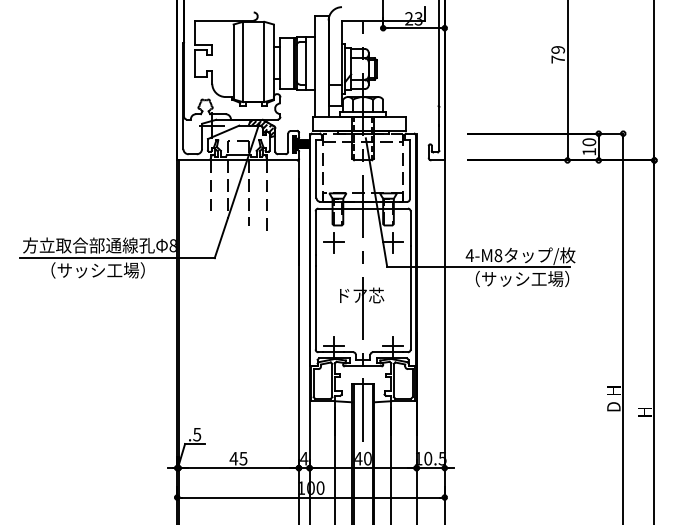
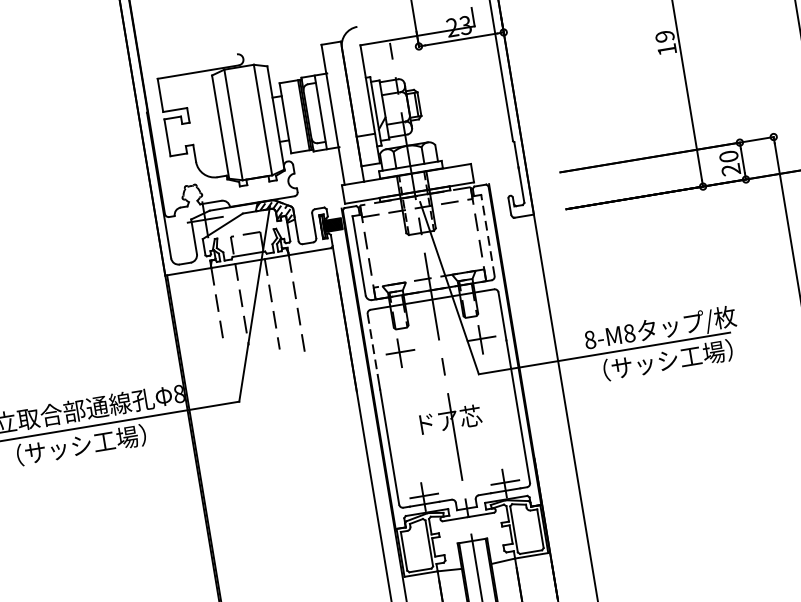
text: (557, 59) -> (666, 49), 79 -> 19
text: (588, 151) -> (729, 169), 10 -> 20
line: (409, 169) -> (487, 235), solid -> dashed
line: (315, 233) -> (372, 344), solid -> dashed
text: (469, 255) -> (589, 339), 4-M8 -> 8-M8

